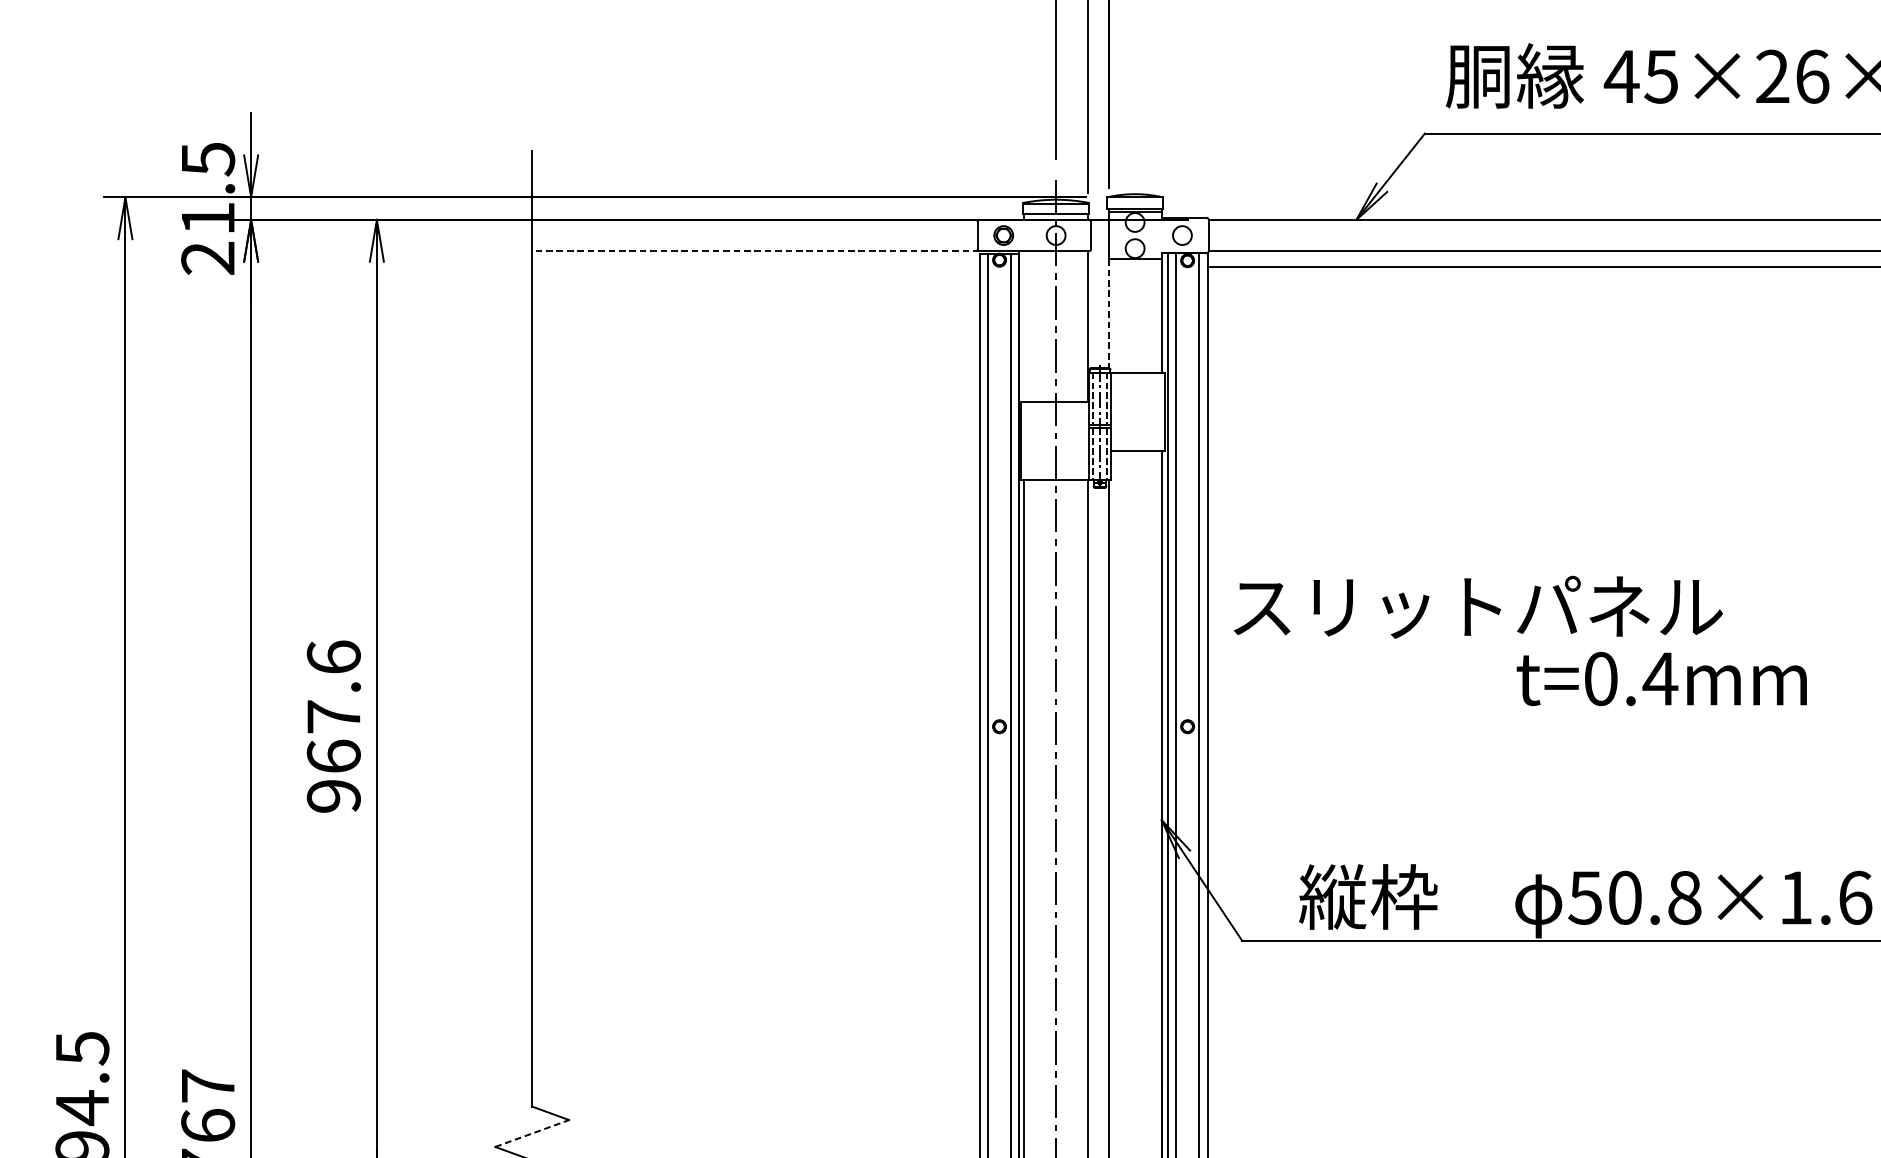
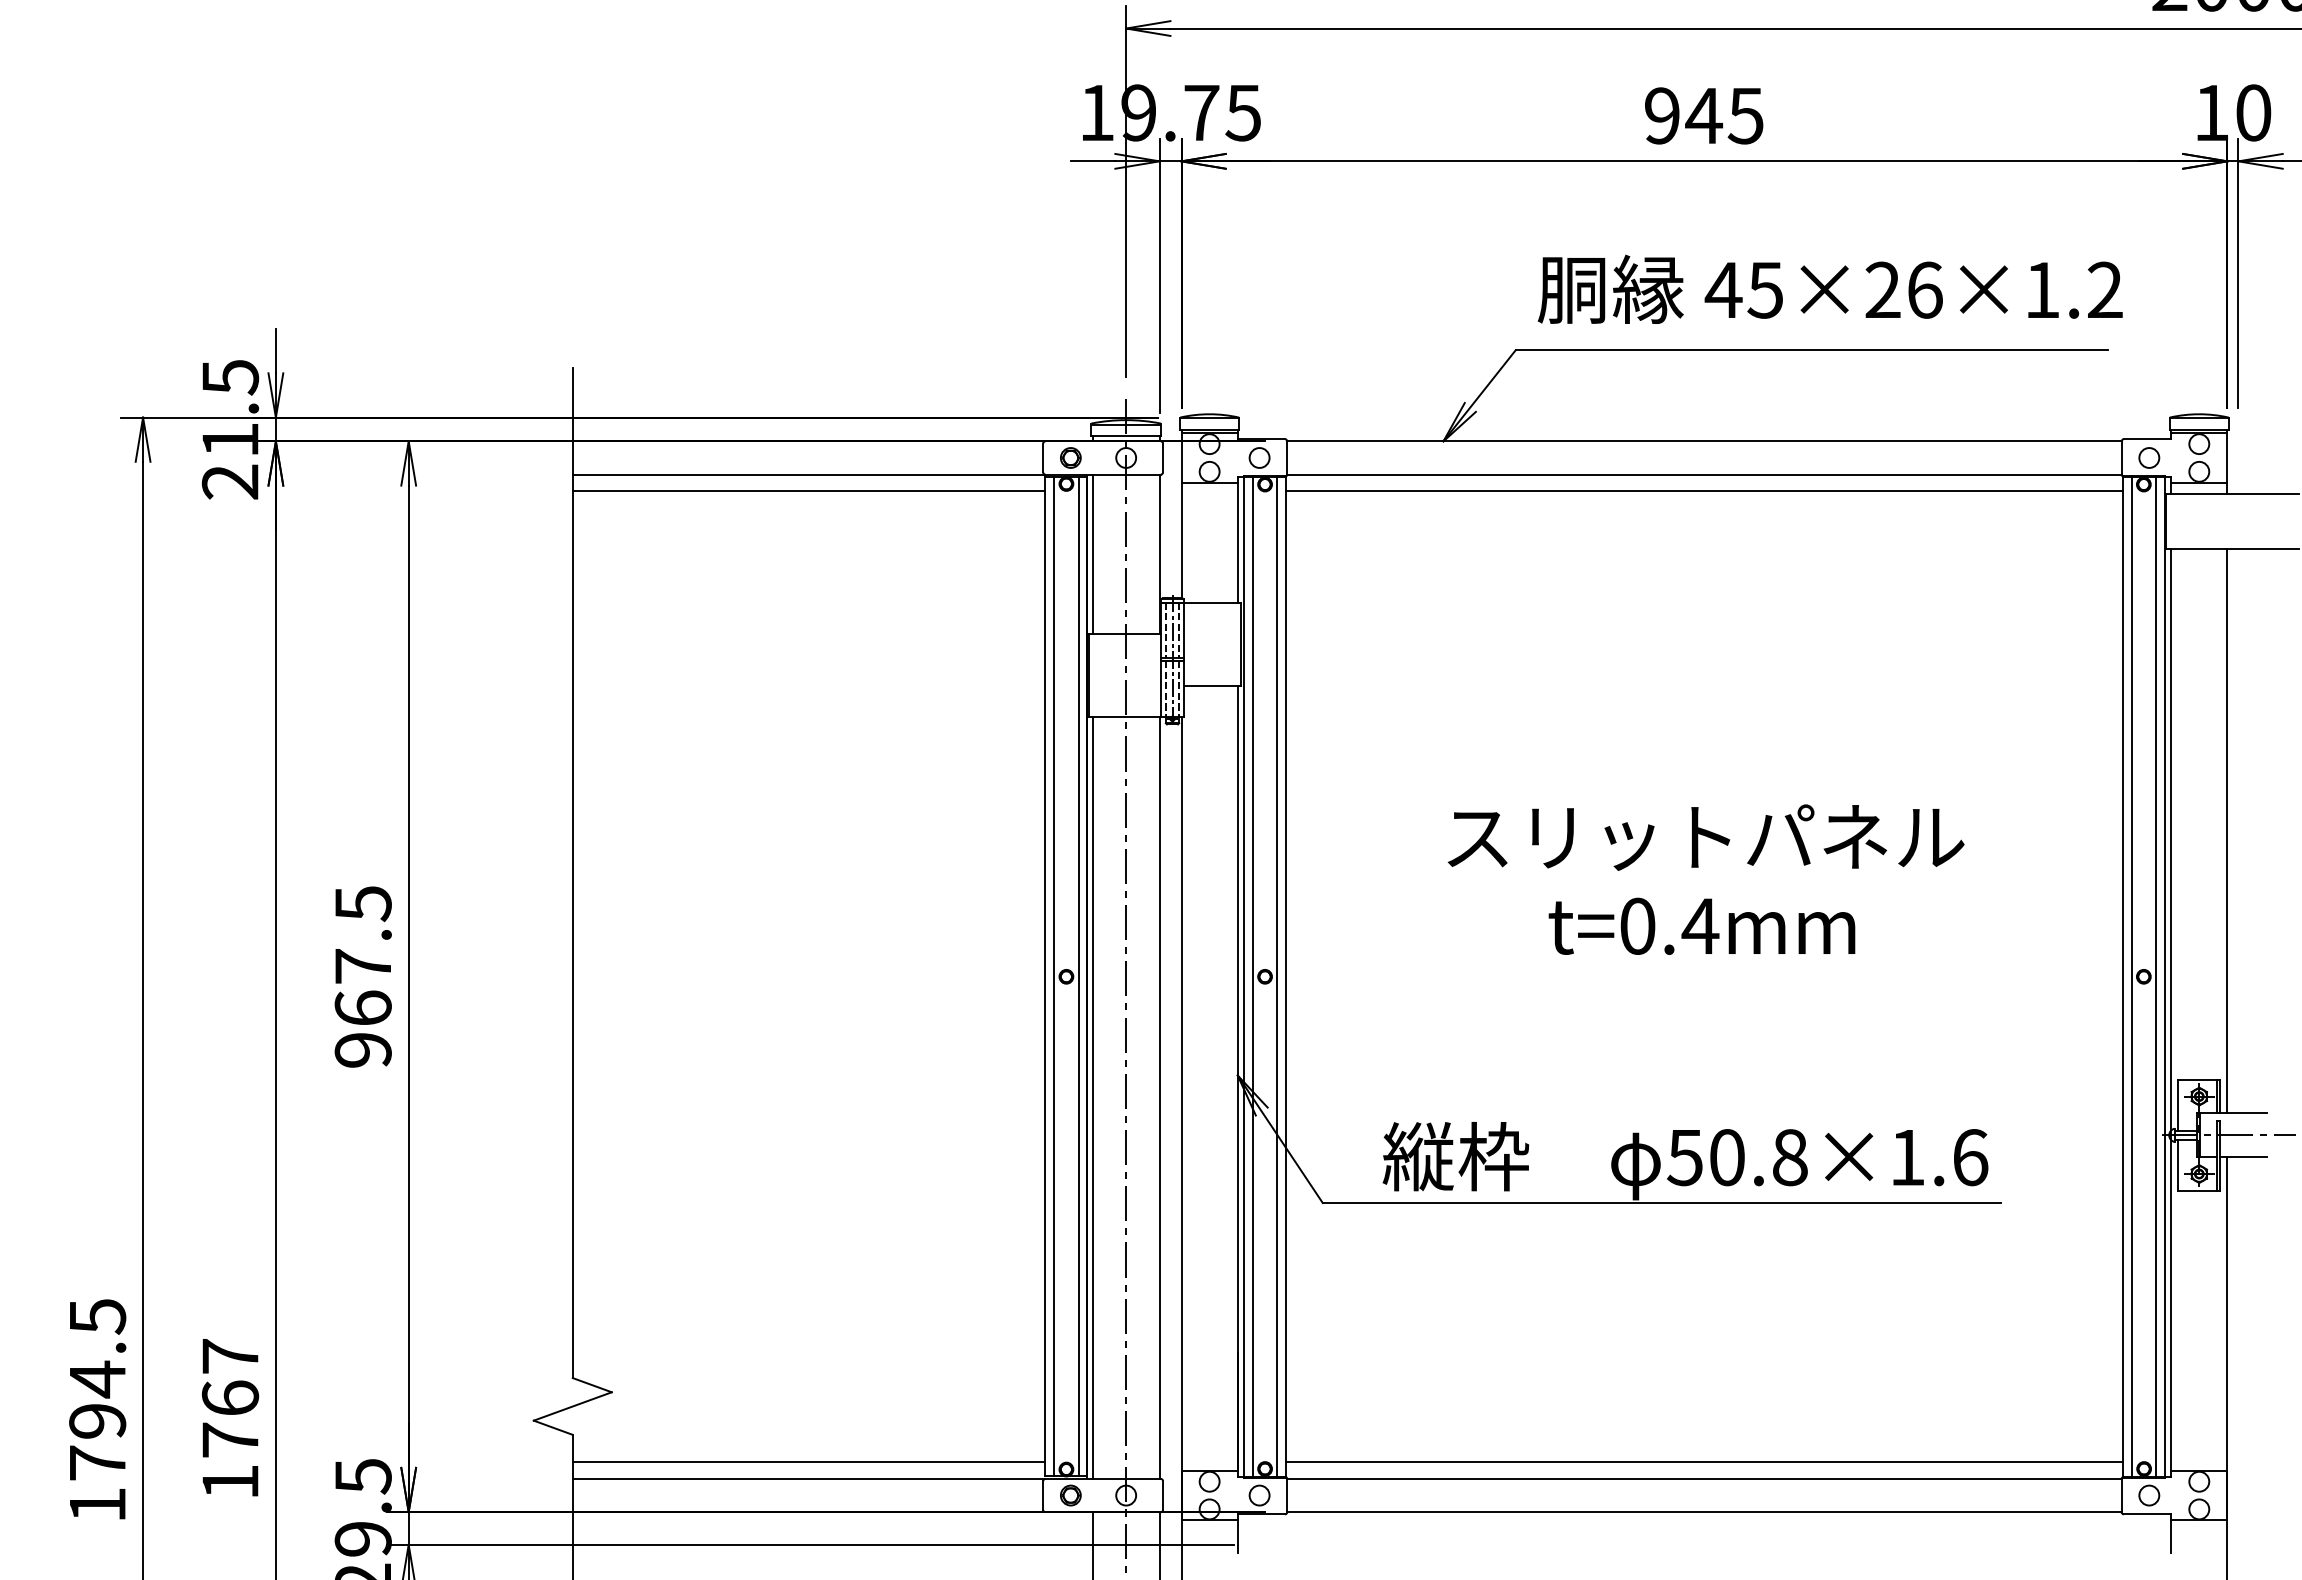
line: (755, 251) -> (808, 474), dashed -> solid
line: (755, 267) -> (808, 491), added
line: (1108, 313) -> (1181, 540), dashed -> solid
line: (1024, 325) -> (1092, 553), added
text: (1477, 607) -> (1705, 837), moved
text: (333, 657) -> (362, 903), 967.6 -> 967.5
text: (1661, 678) -> (1701, 925), moved
line: (531, 1133) -> (572, 1406), dashed -> solid

